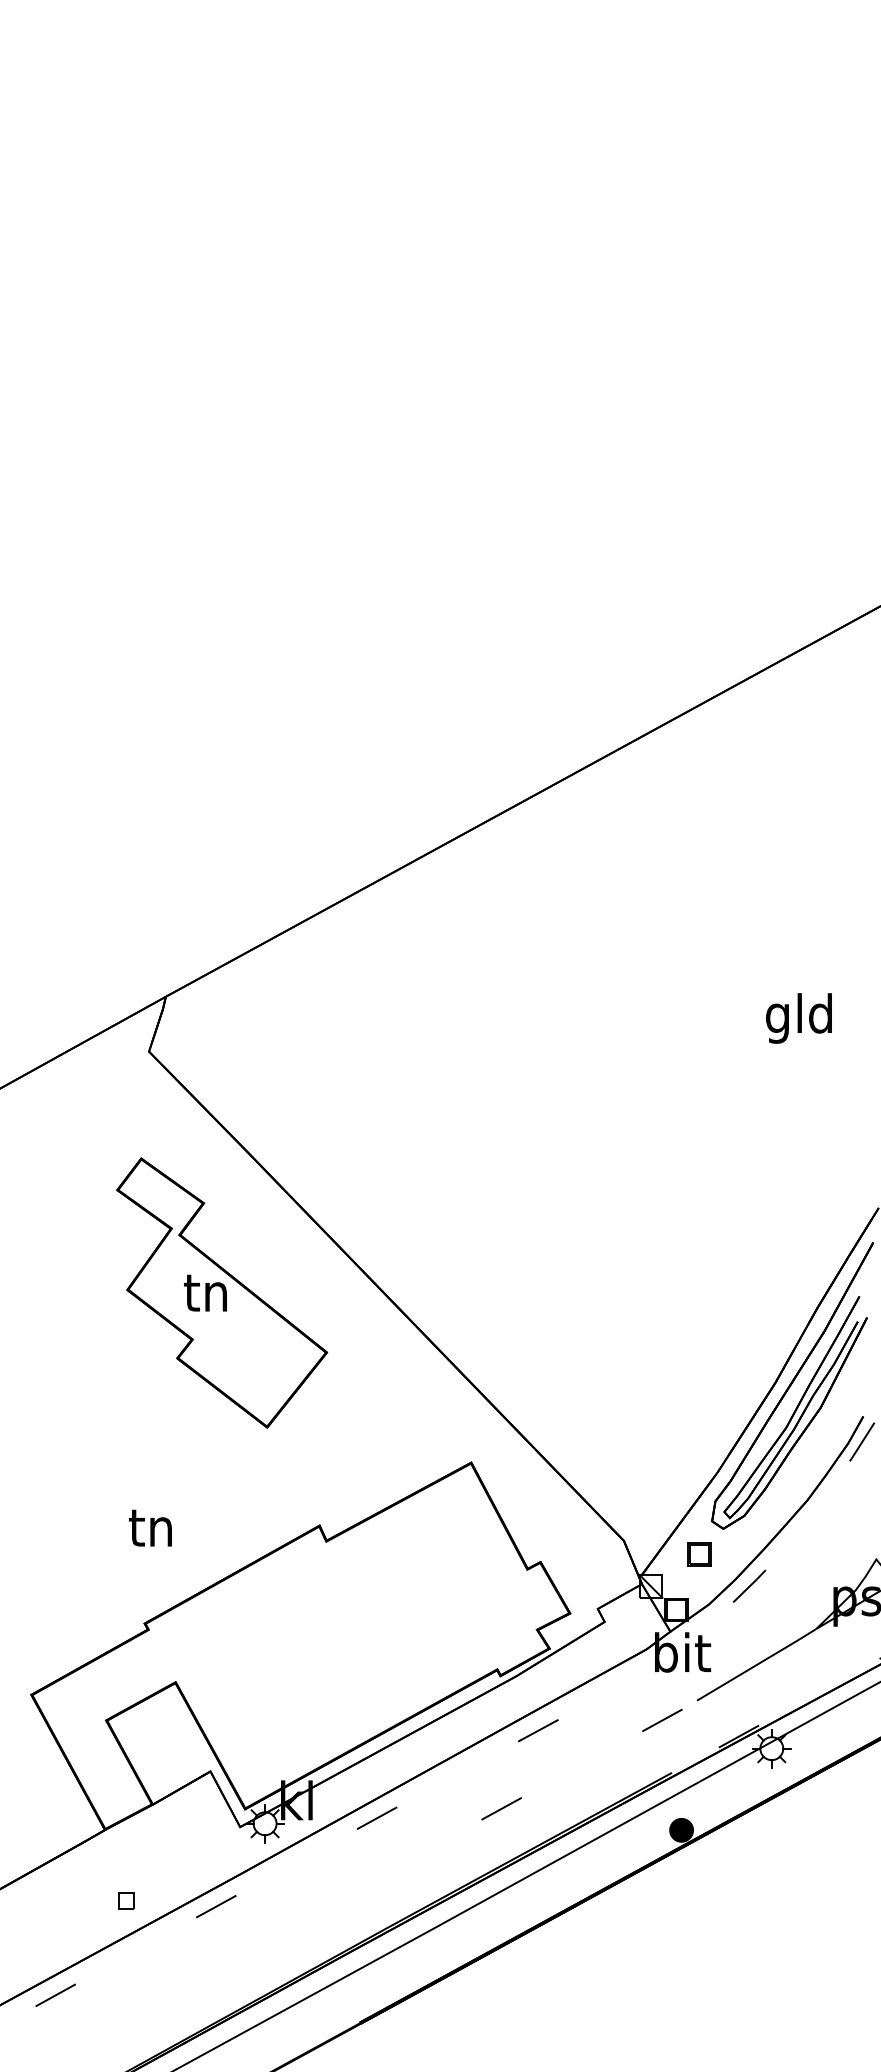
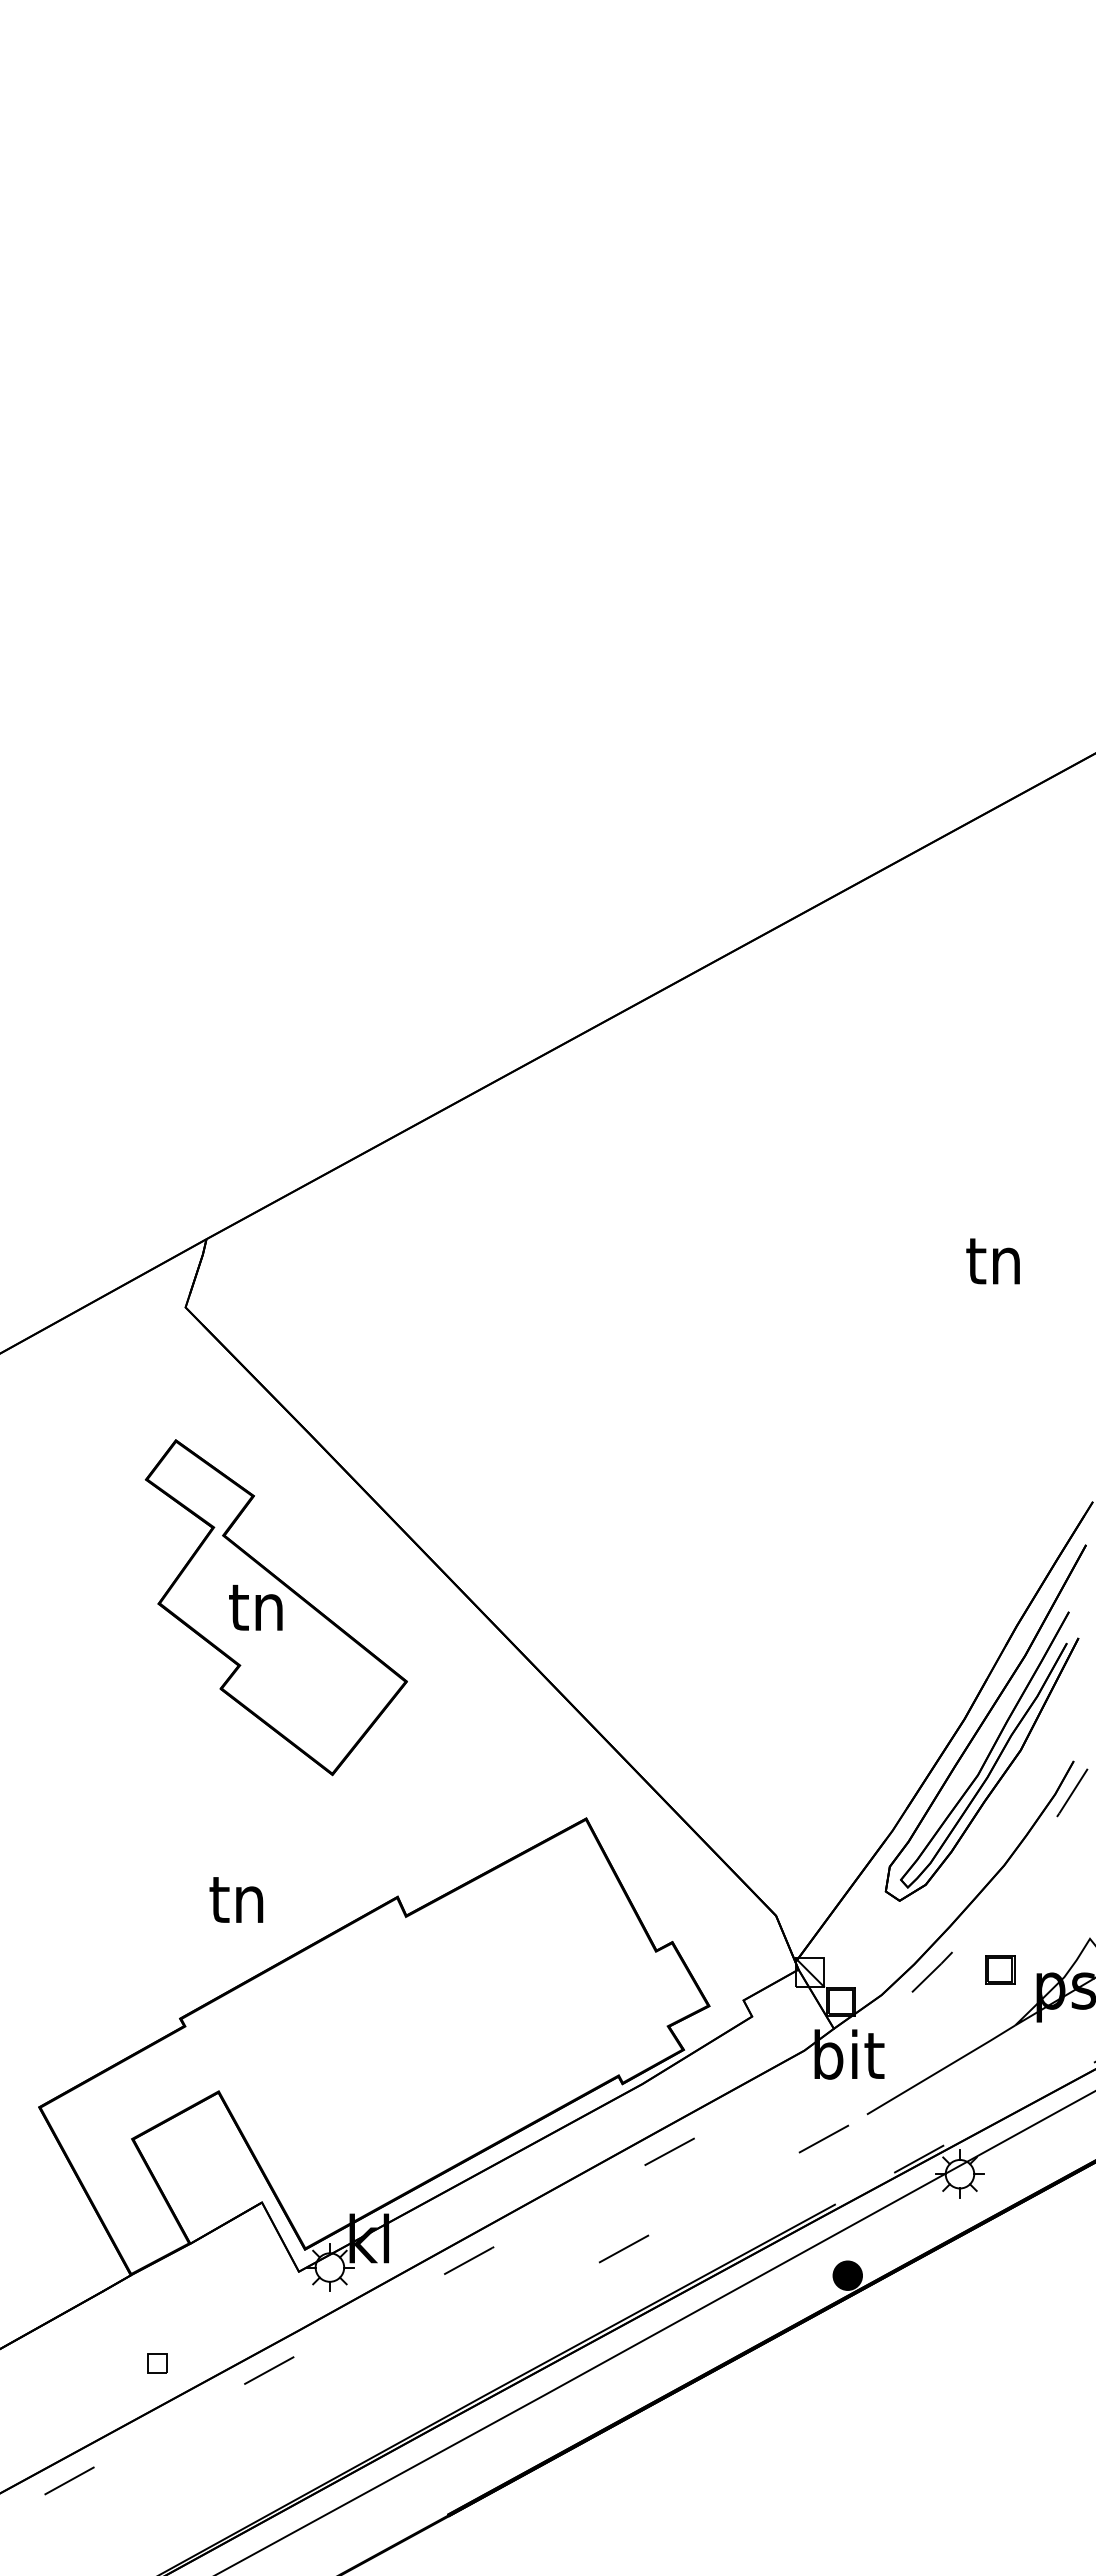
text: (798, 1017) -> (993, 1265), gld -> tn
text: (150, 1527) -> (236, 1899), moved
part: (699, 1553) -> (1000, 1969), moved

